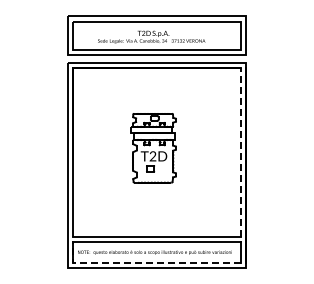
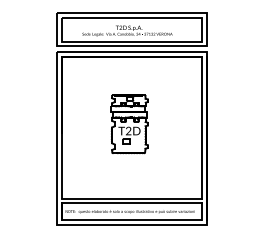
line: (240, 152) -> (202, 127), dashed -> solid
line: (146, 262) -> (123, 220), dashed -> solid

